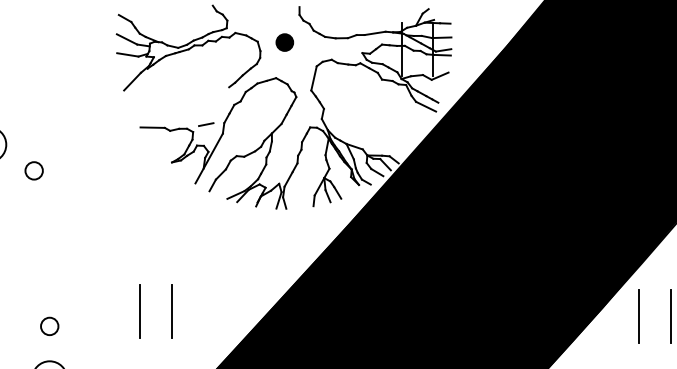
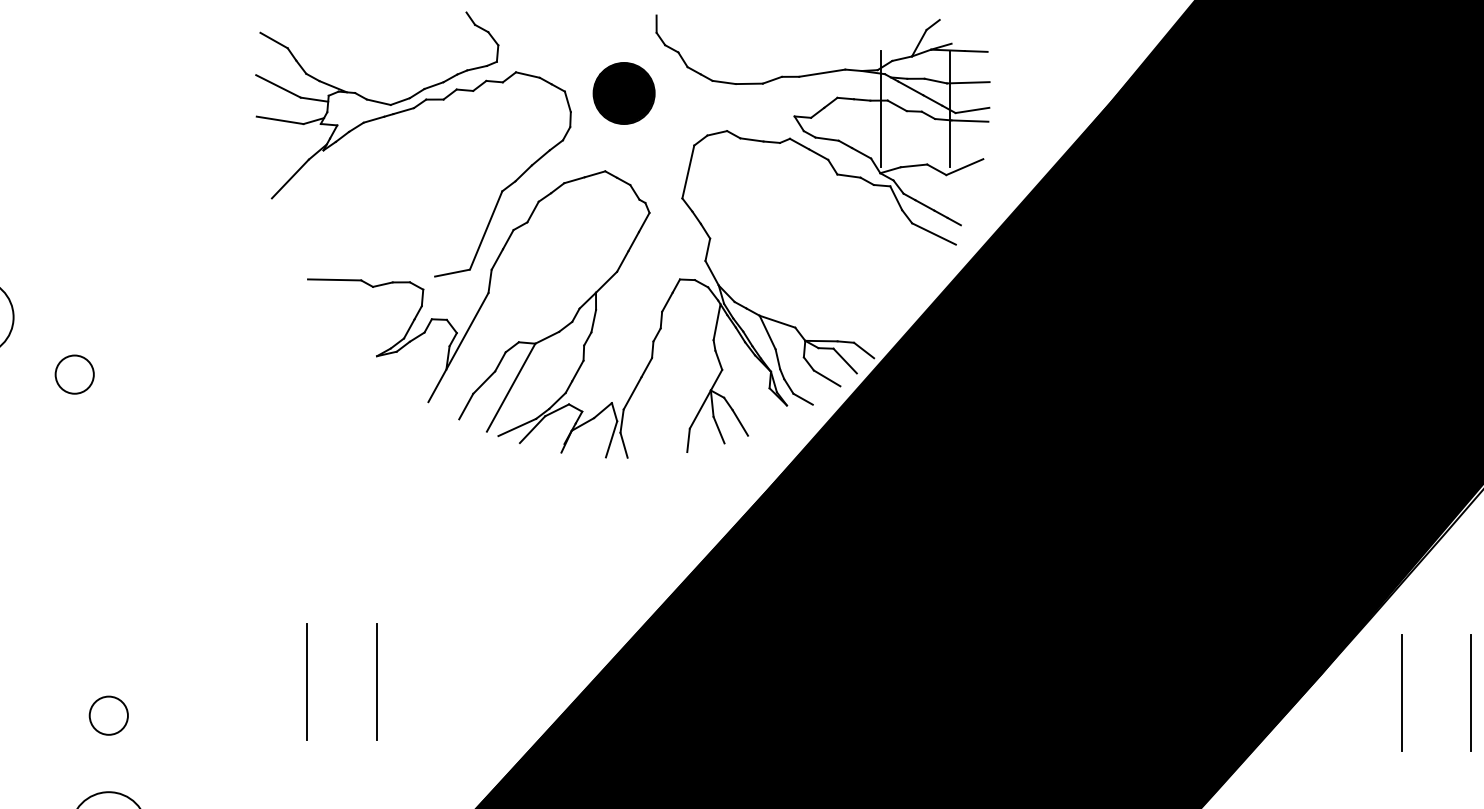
part: (284, 42) -> (623, 93), size x1.67
line: (221, 105) -> (485, 231), added
line: (233, 176) -> (511, 386), added

